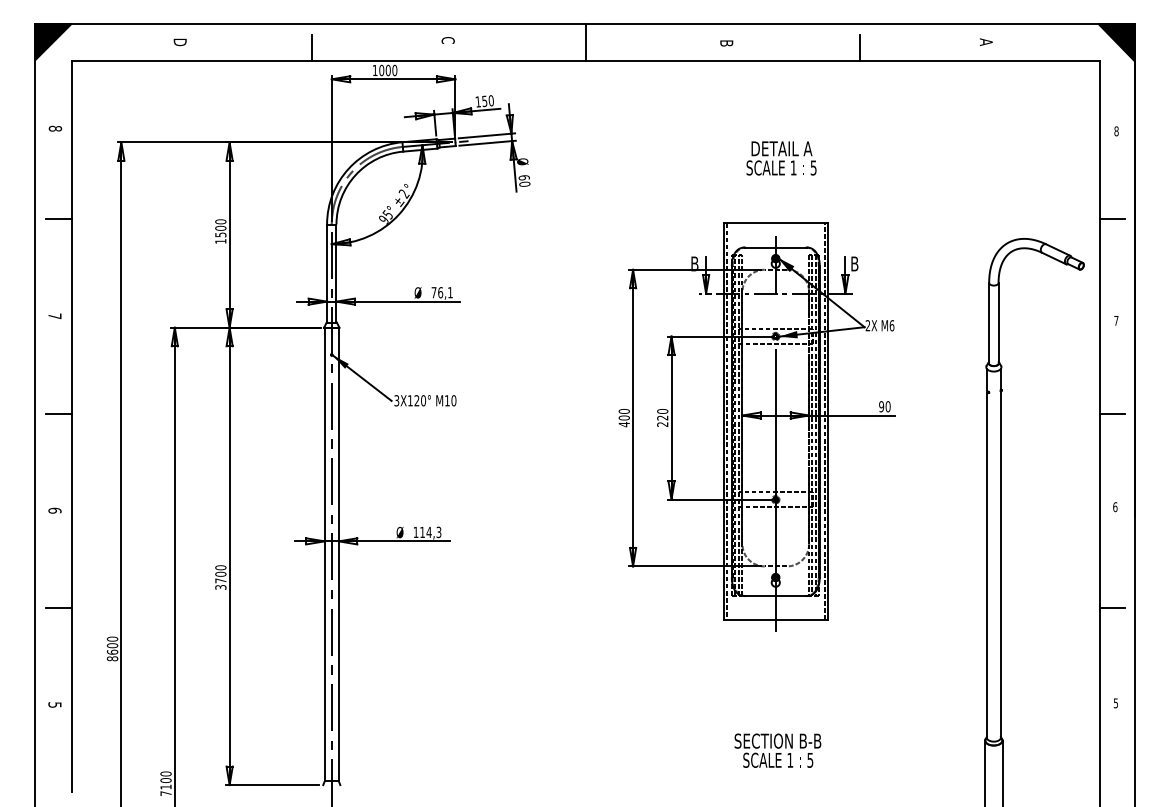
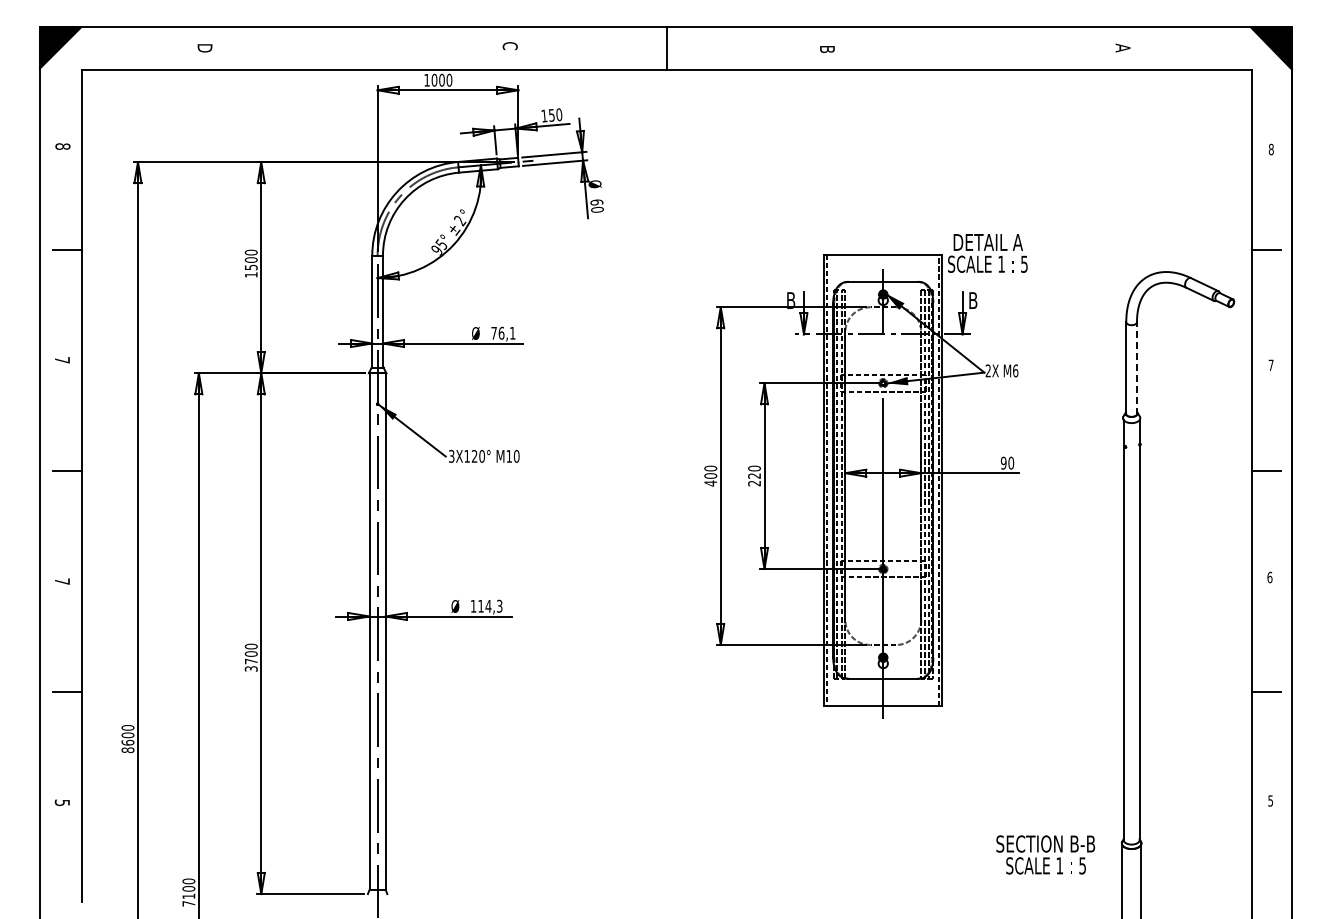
line: (311, 47) -> (354, 54), removed
line: (860, 47) -> (979, 54), removed
text: (781, 158) -> (987, 253), moved
line: (998, 322) -> (1136, 367), solid -> dashed
text: (54, 510) -> (61, 581), 6 -> 7
text: (777, 750) -> (1045, 854), moved

